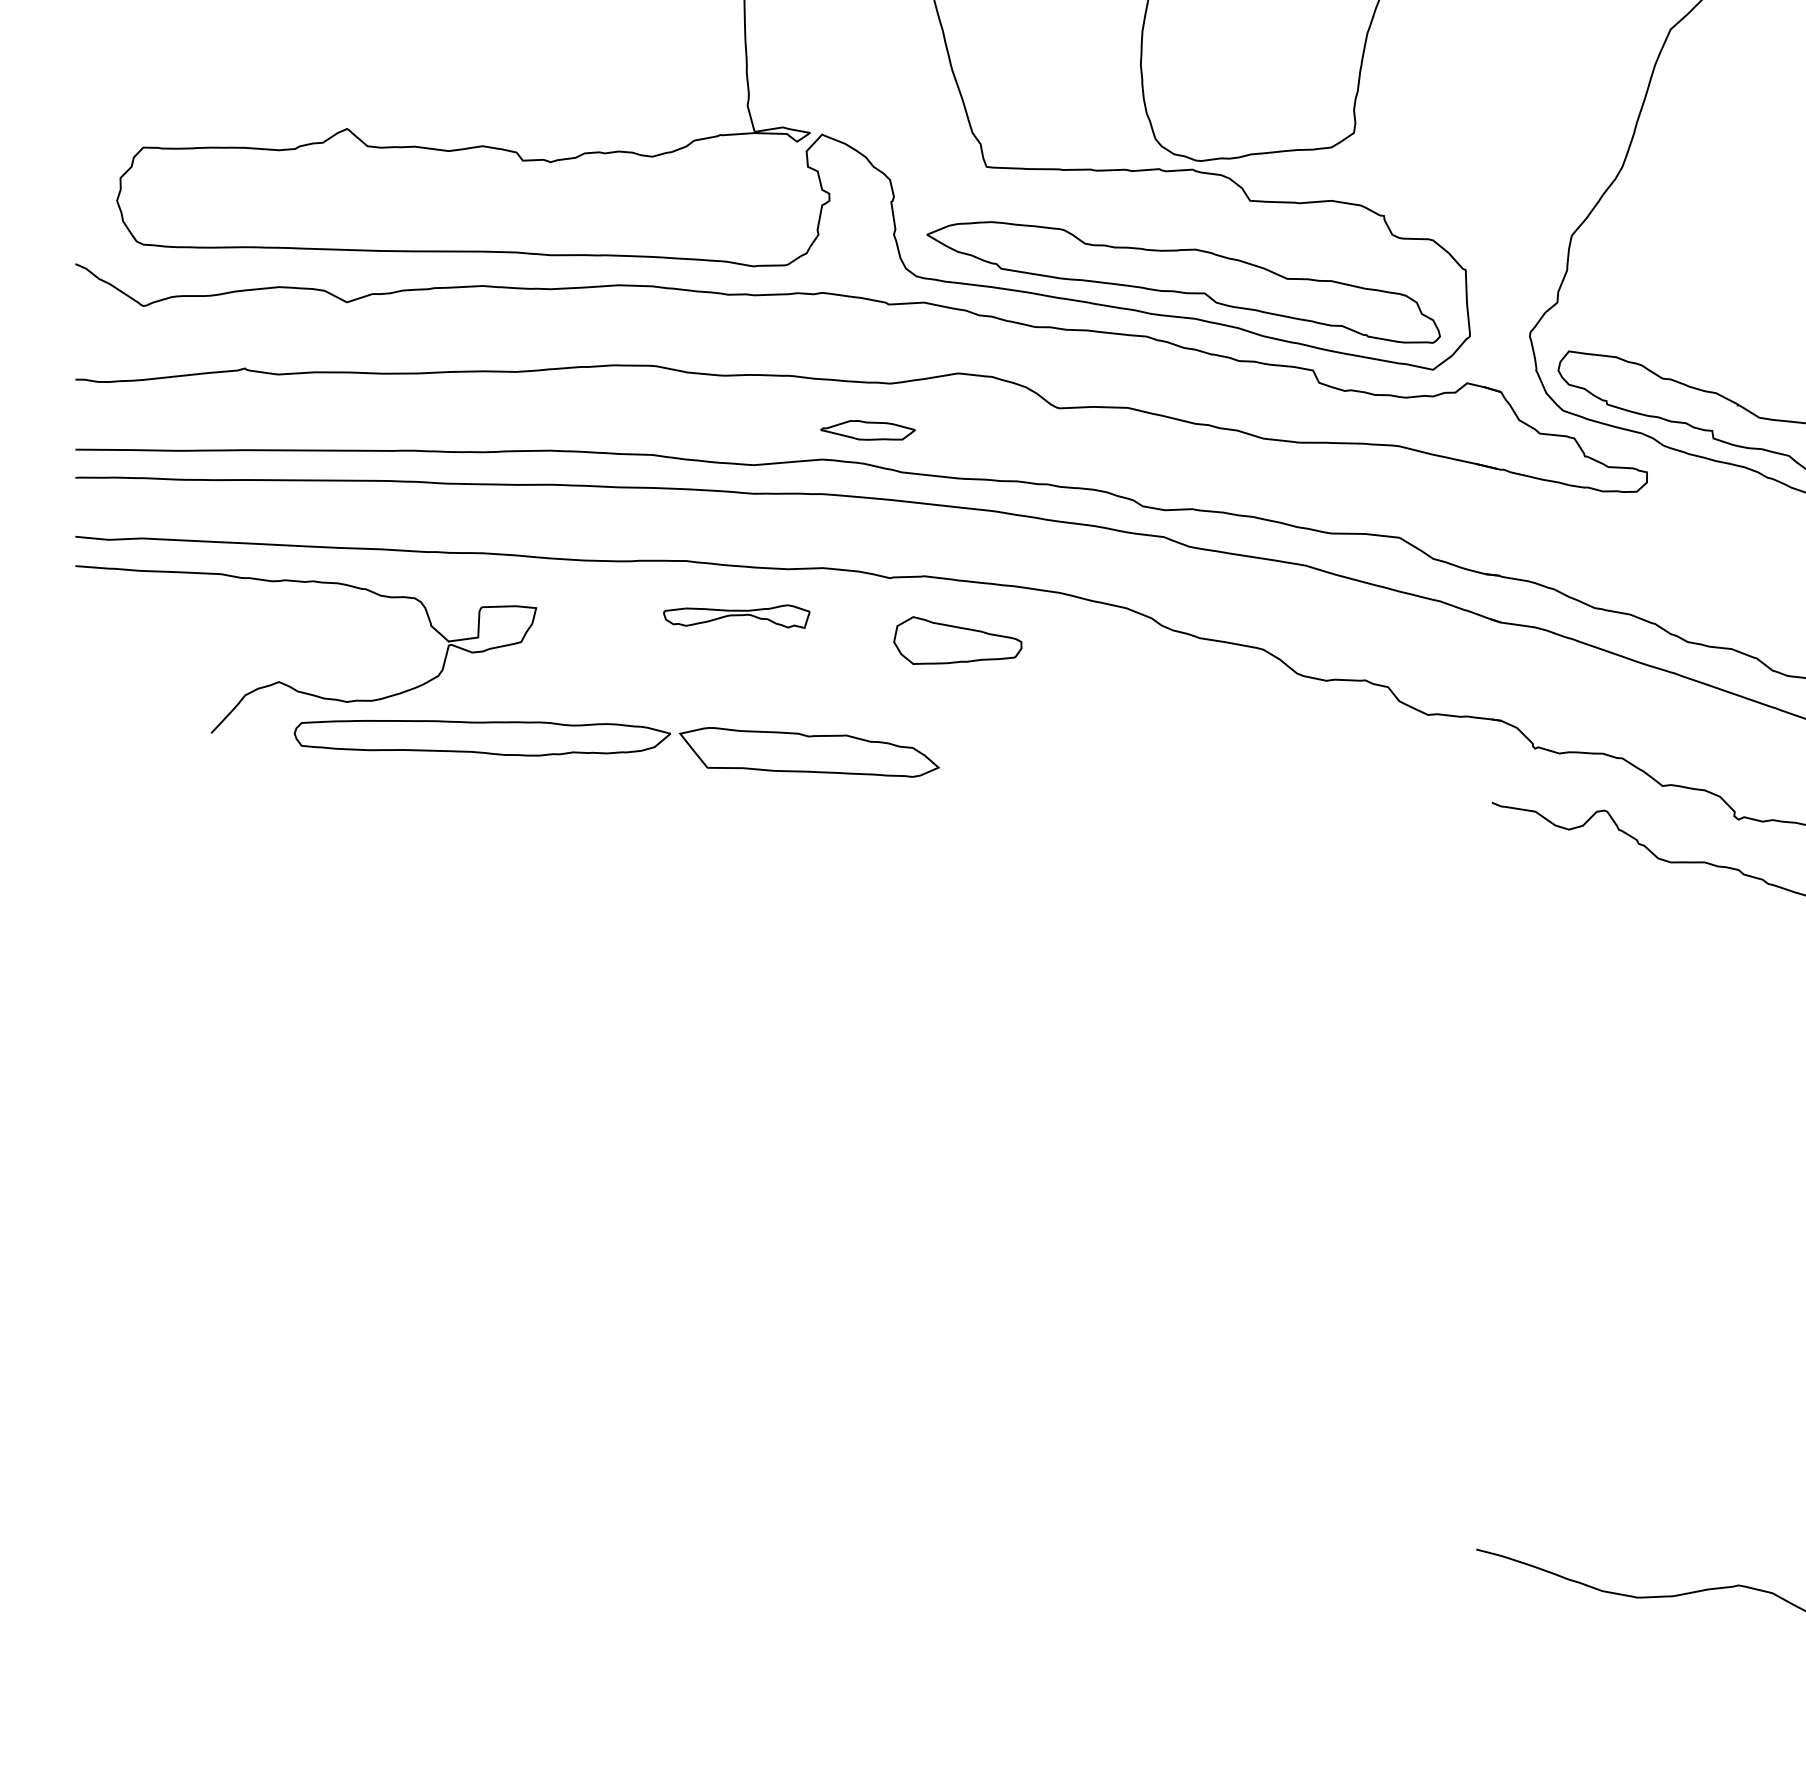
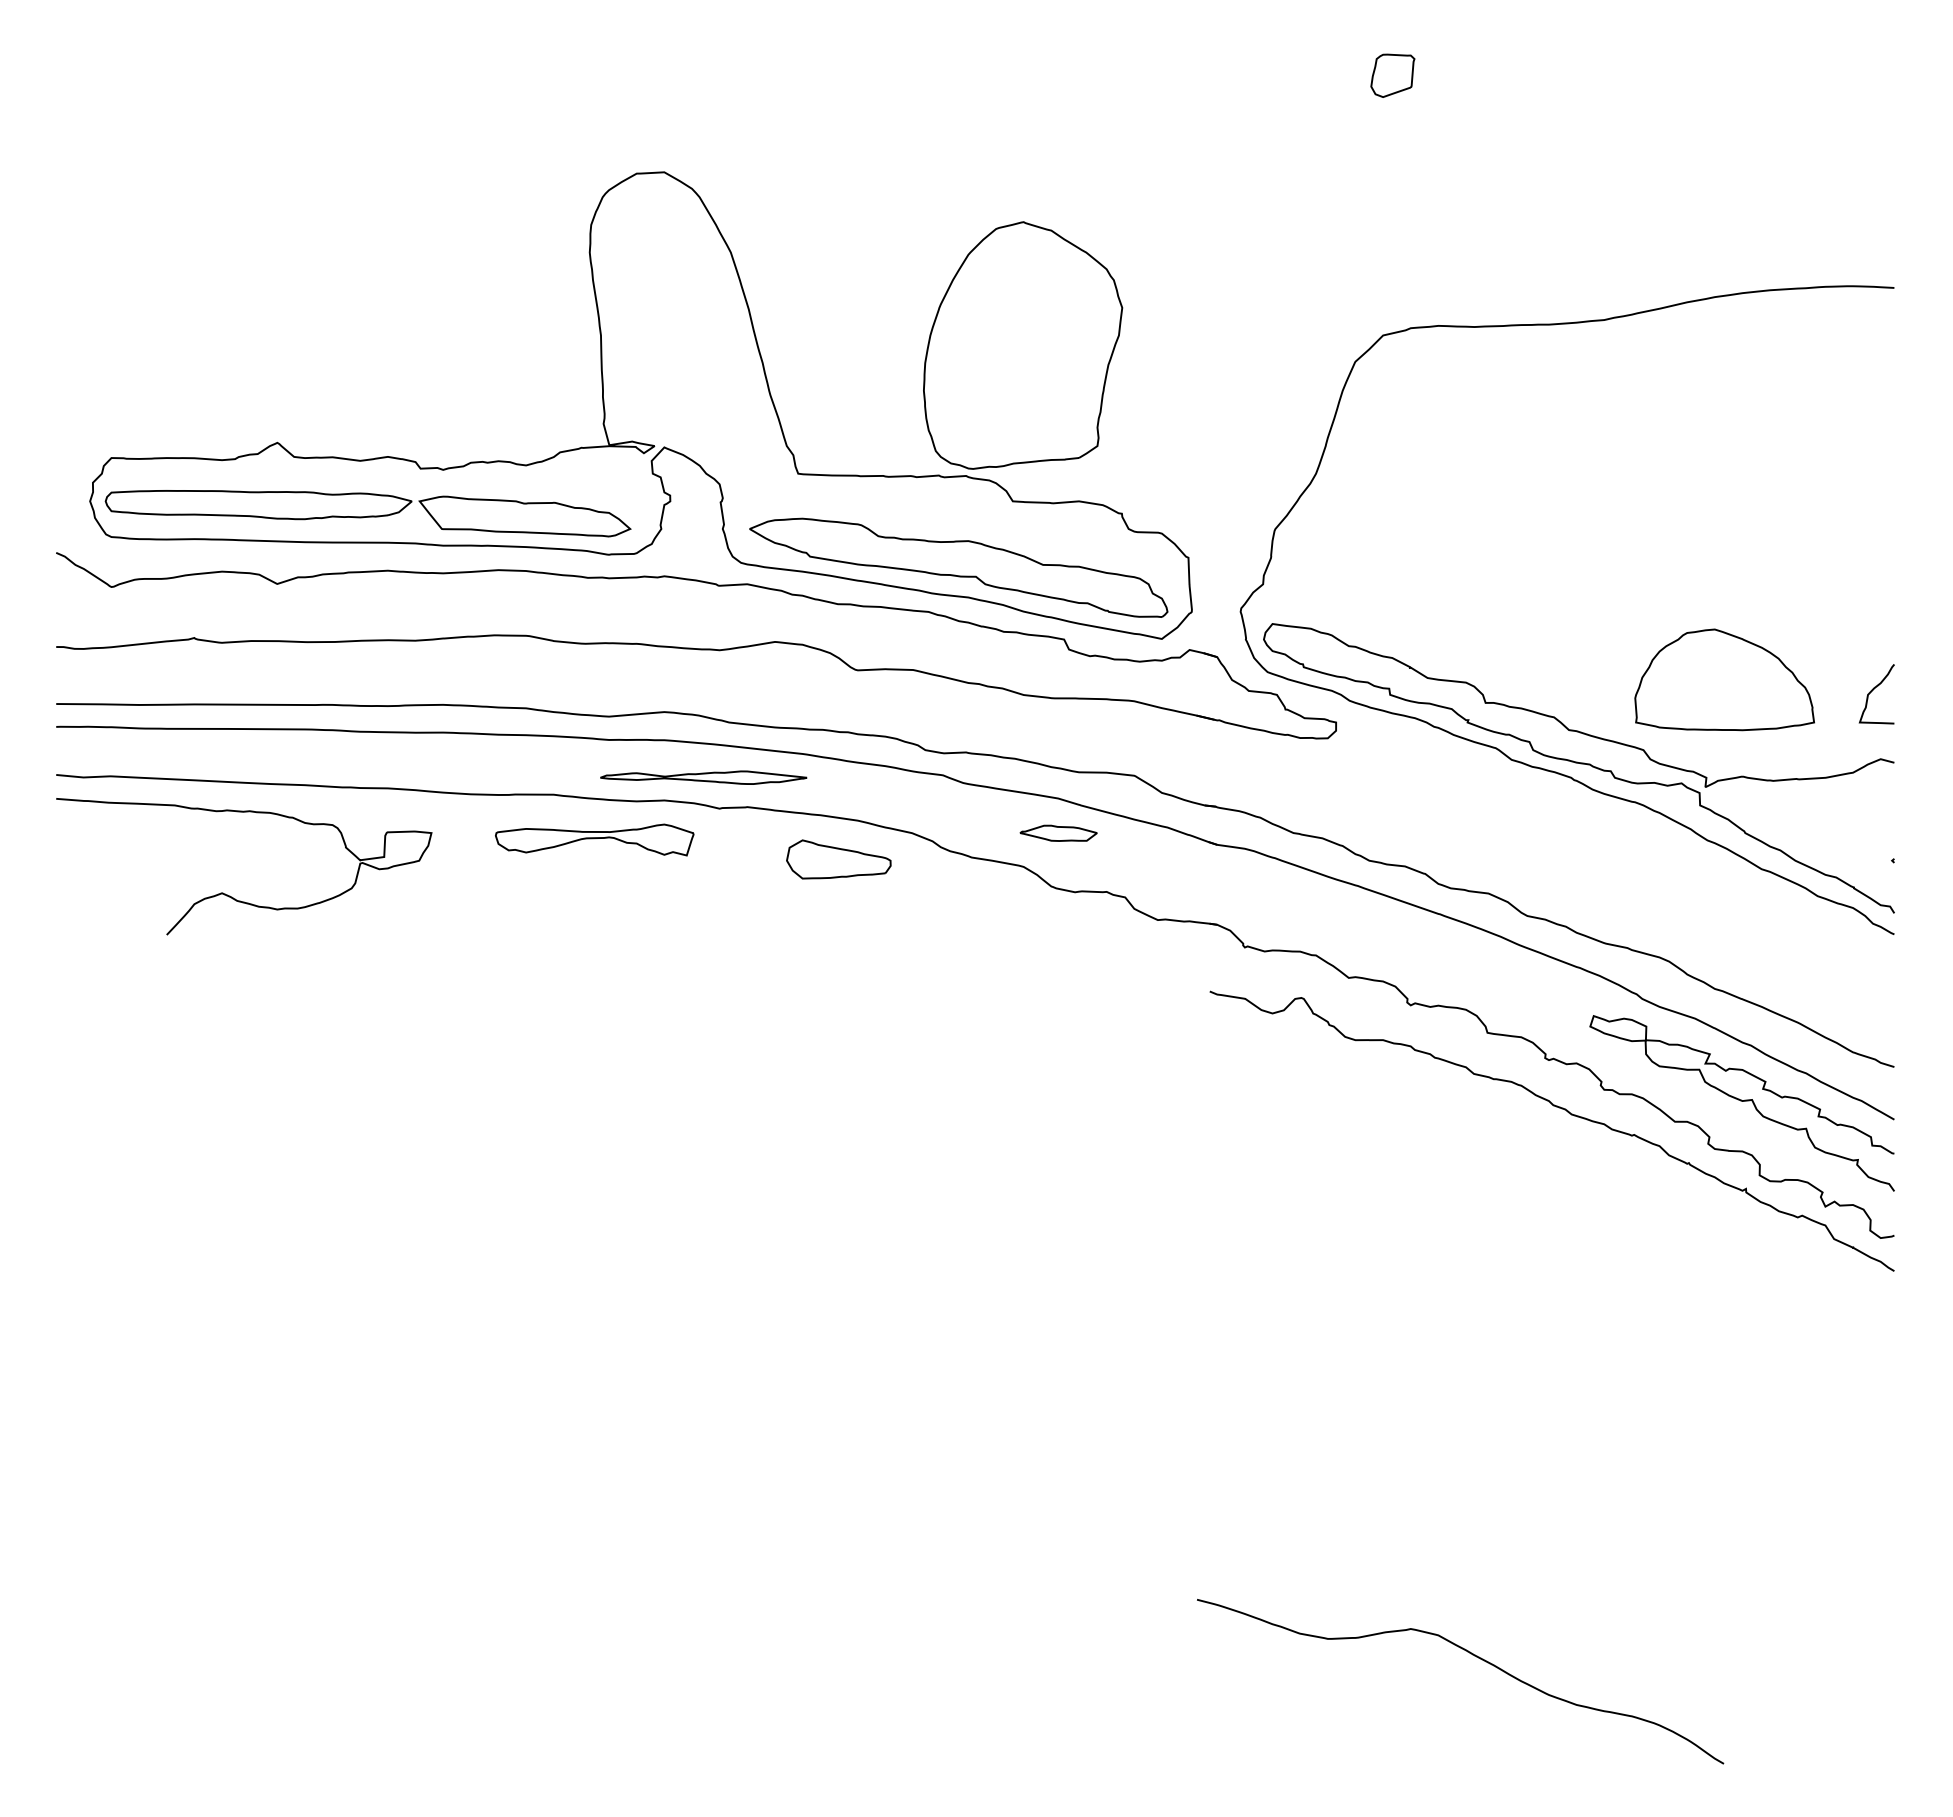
part: (867, 429) -> (1058, 832), moved
part: (870, 539) -> (703, 777), added
part: (736, 616) -> (594, 839), size x1.67
part: (957, 640) -> (838, 859), moved
part: (616, 748) -> (367, 513), moved

